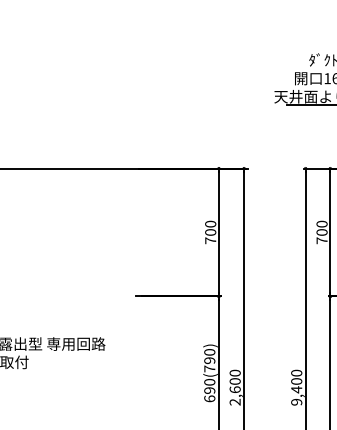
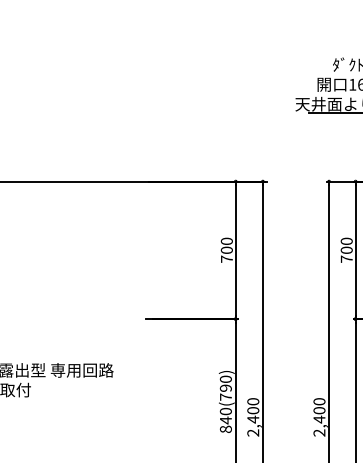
text: (234, 389) -> (252, 419), 2,600 -> 2,400
text: (209, 394) -> (225, 424), 690(790) -> 840(790)
text: (296, 401) -> (319, 432), 9,400 -> 2,400

